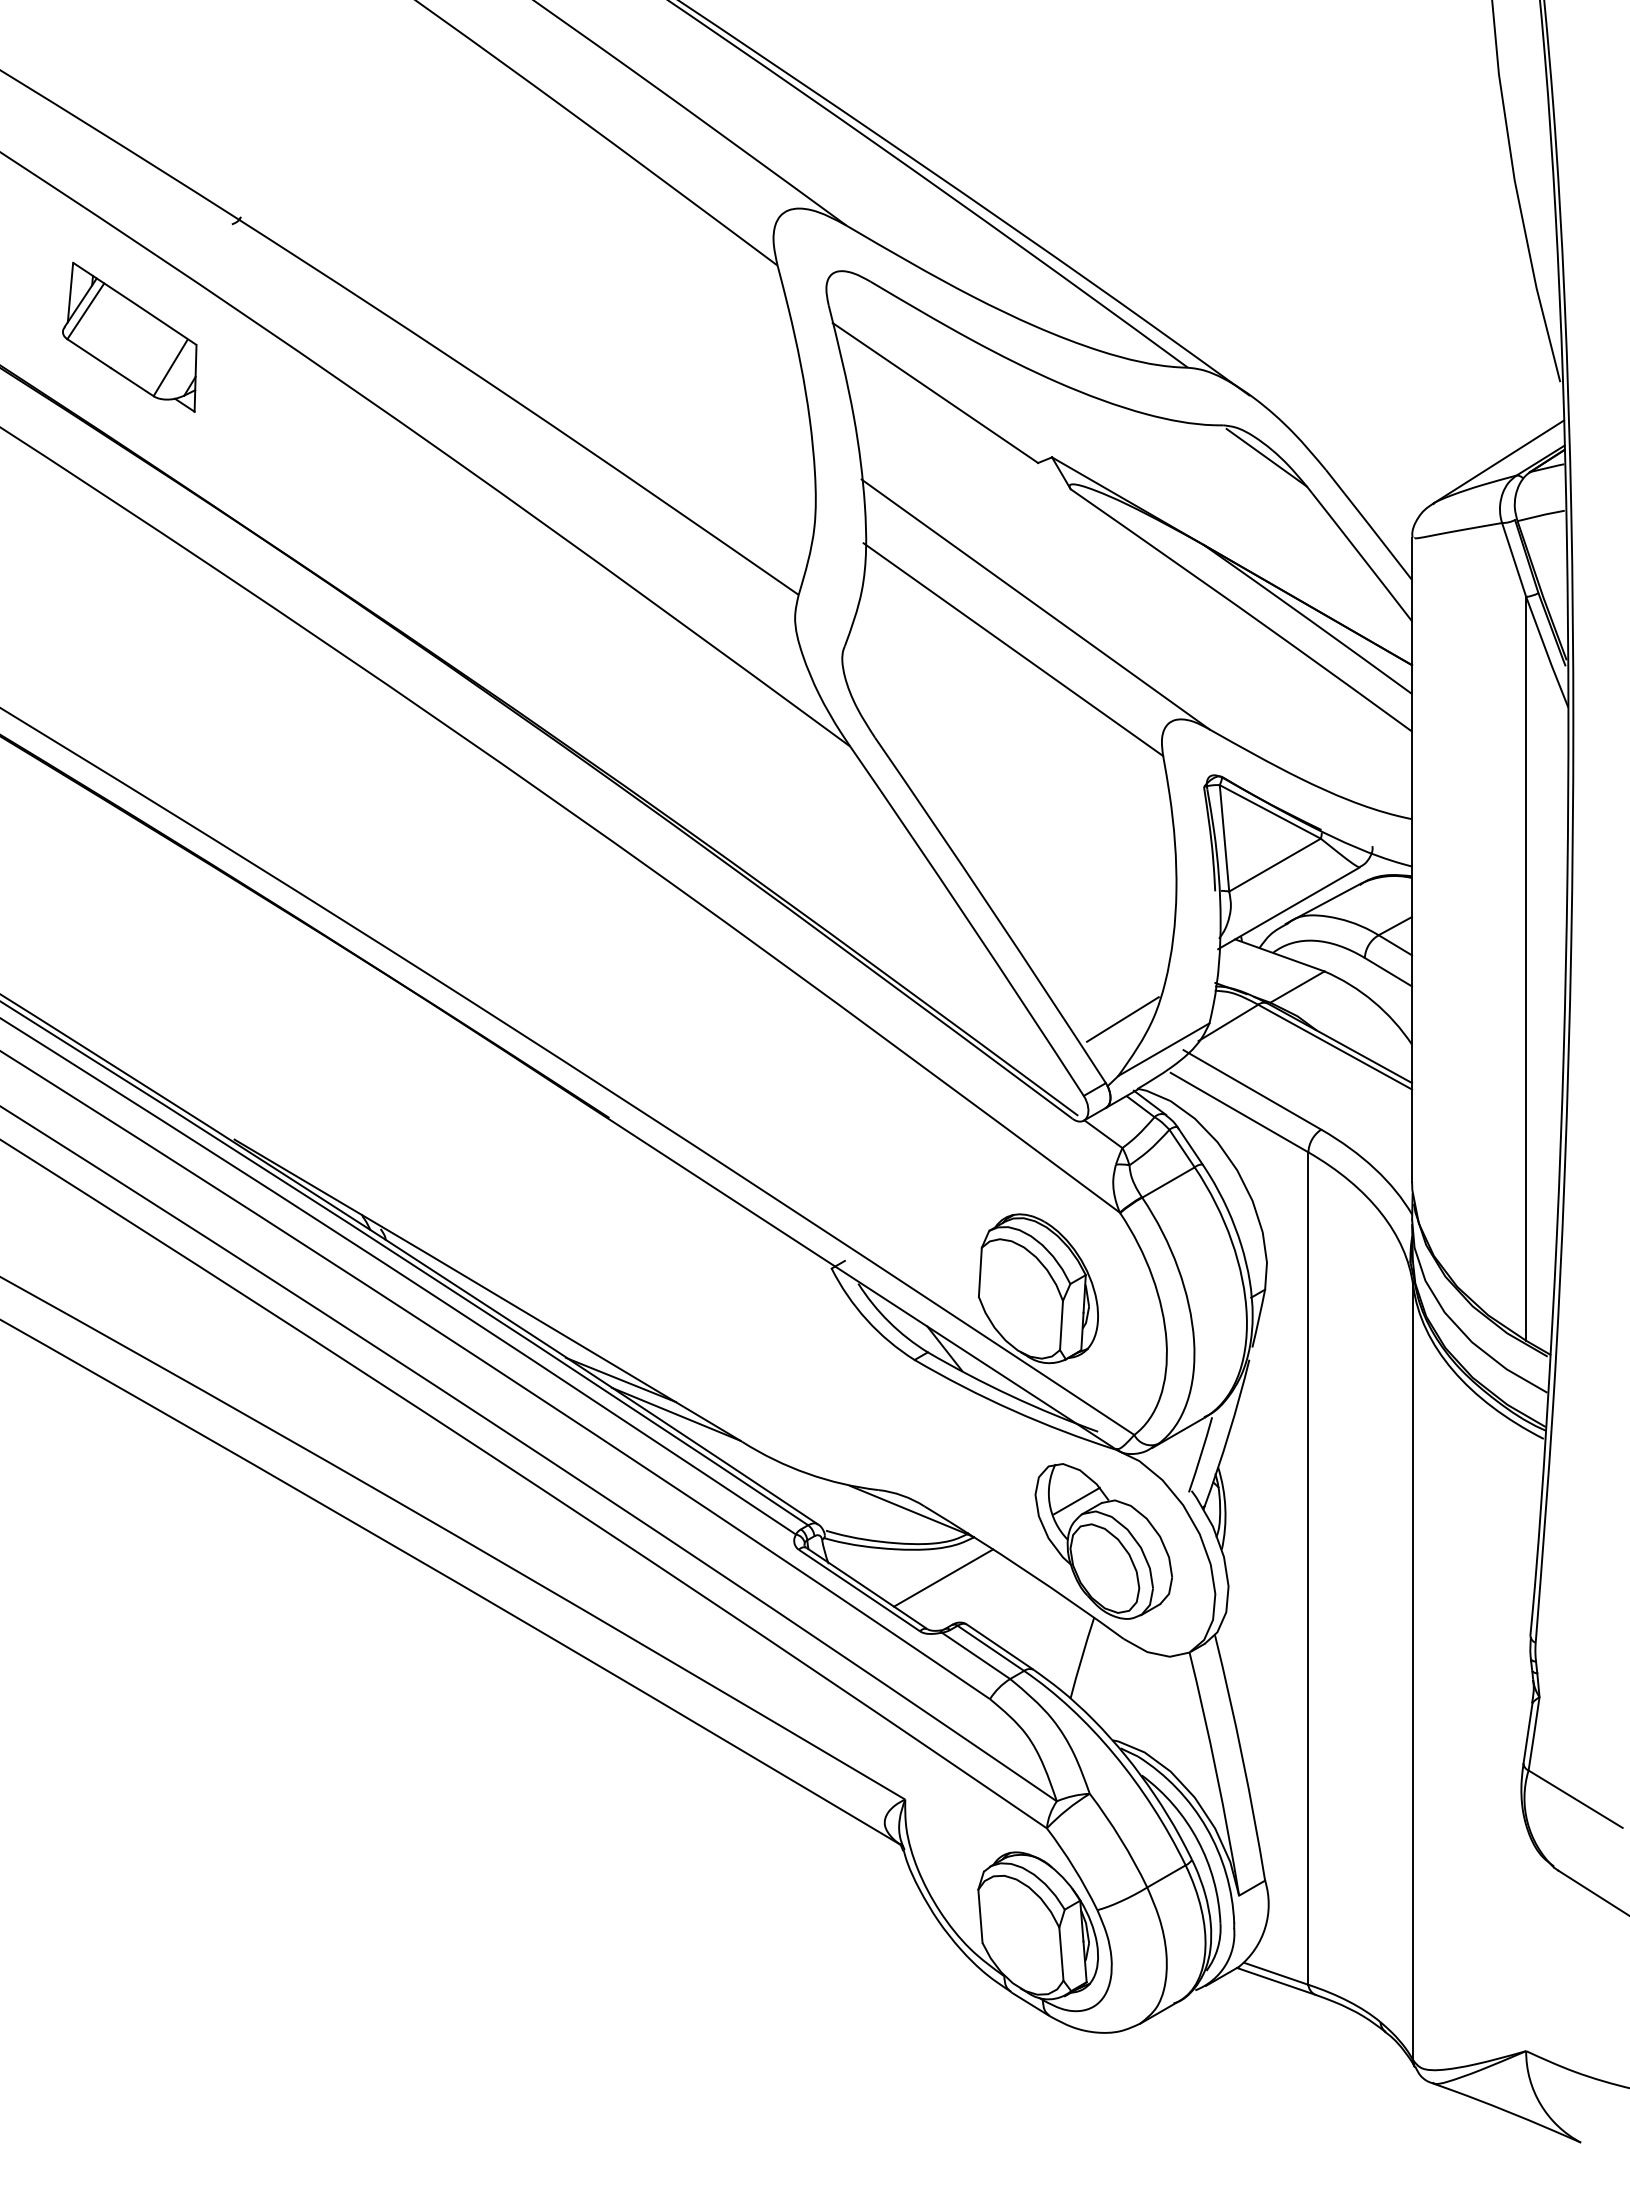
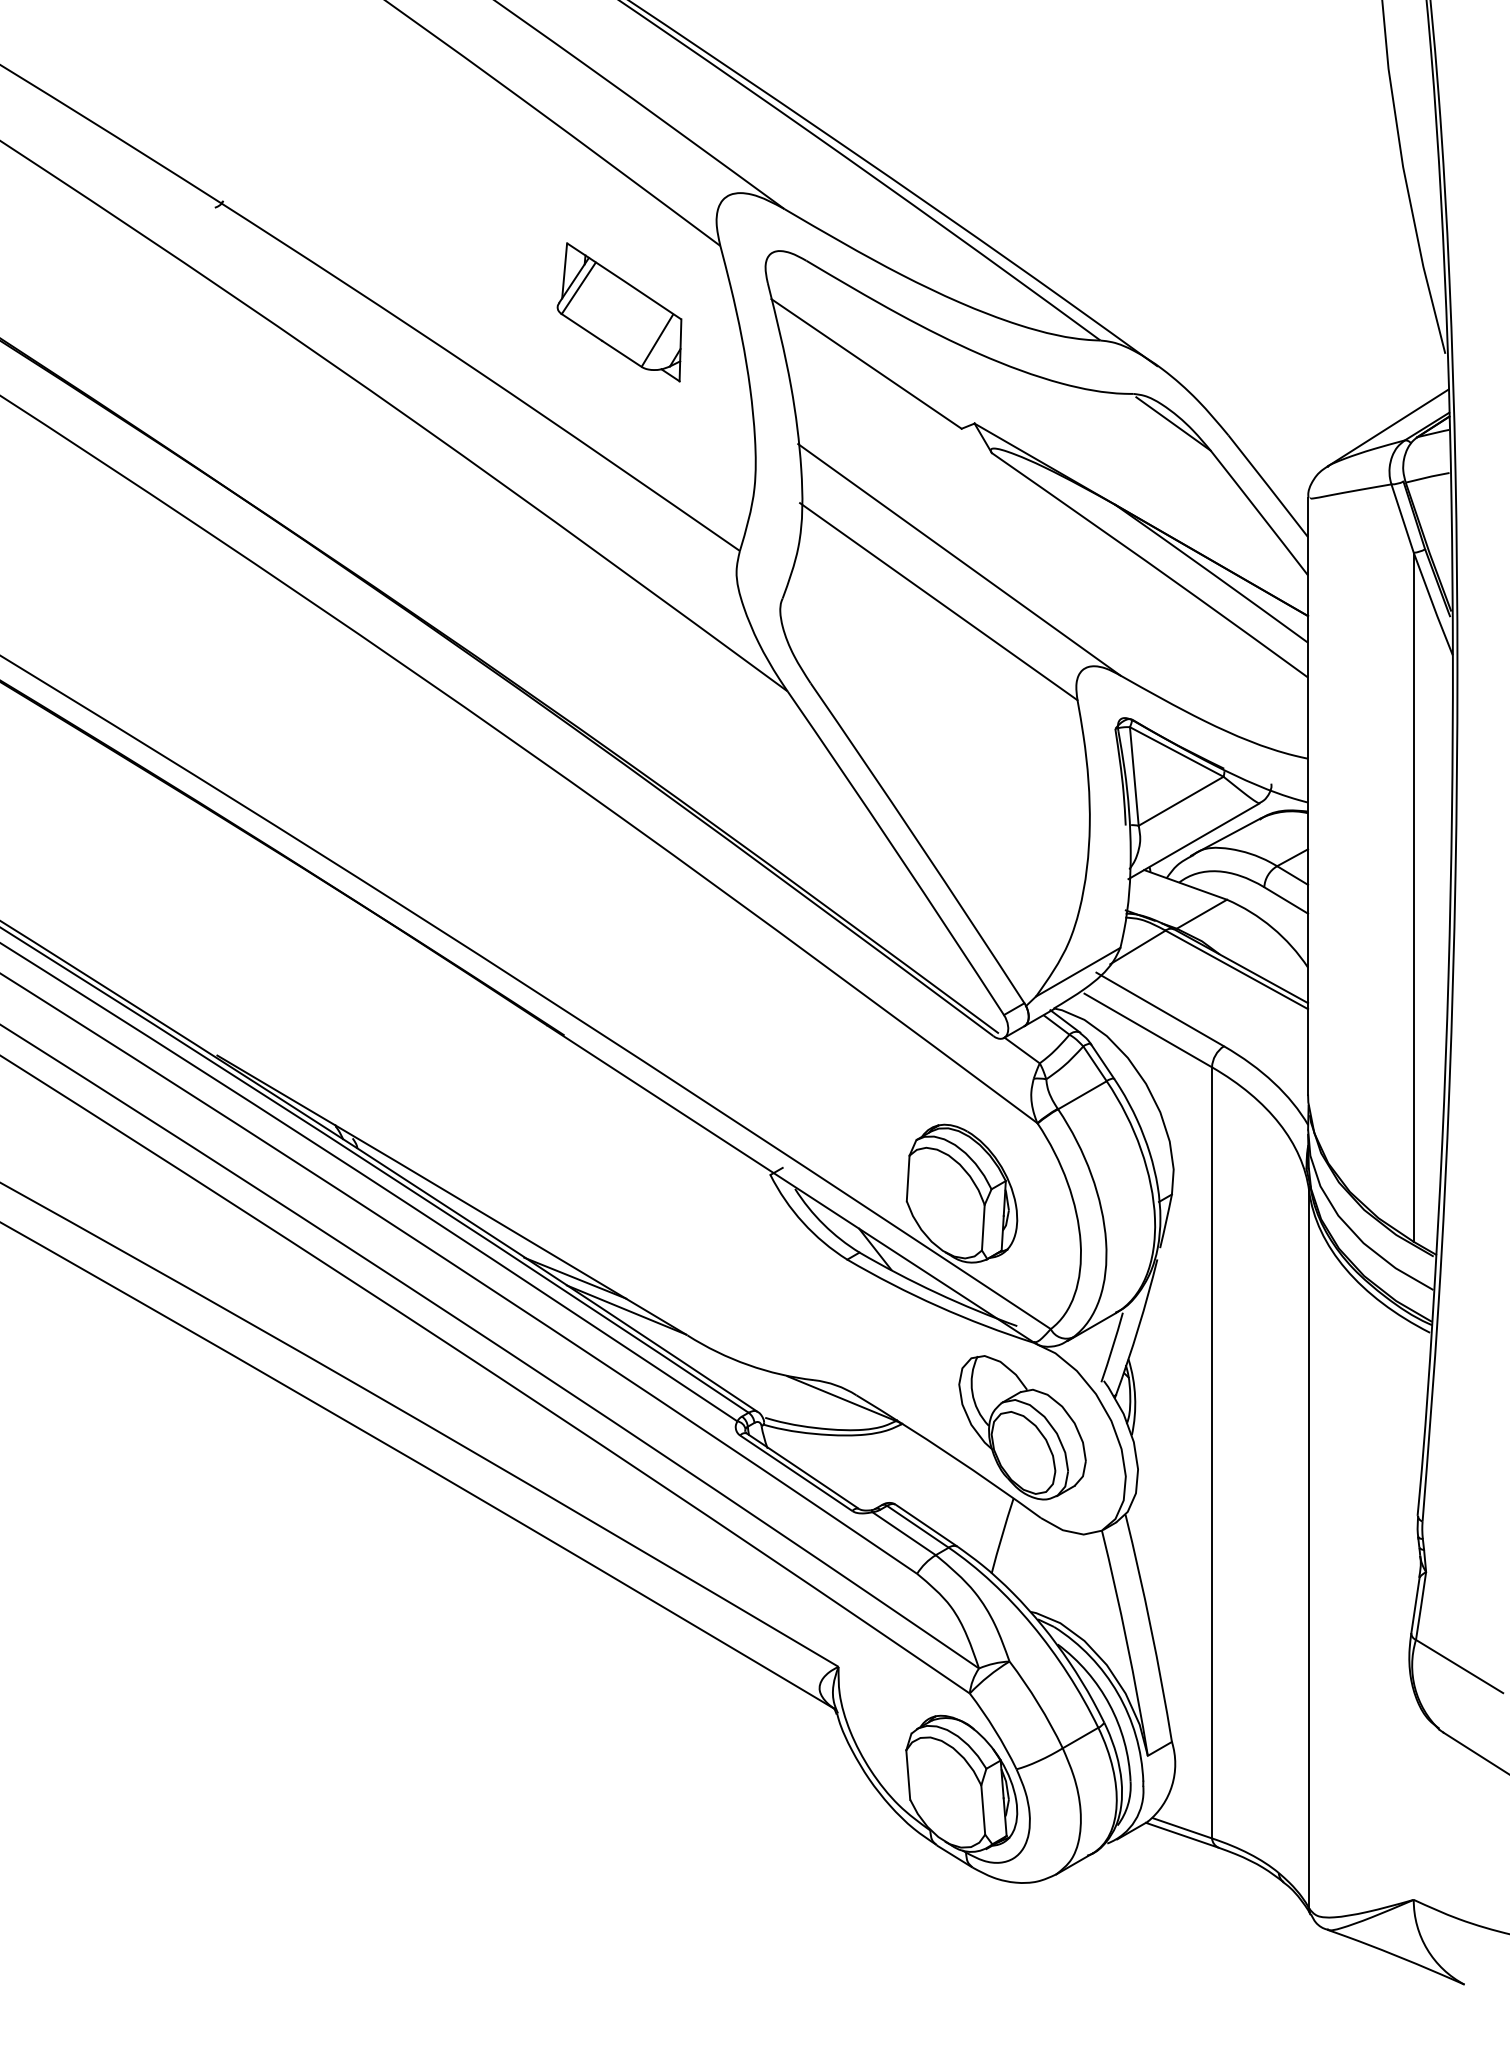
part: (129, 336) -> (619, 311), moved
line: (1122, 1019) -> (1039, 944), removed
line: (1076, 1500) -> (997, 1389), removed
line: (943, 1577) -> (874, 1461), removed

